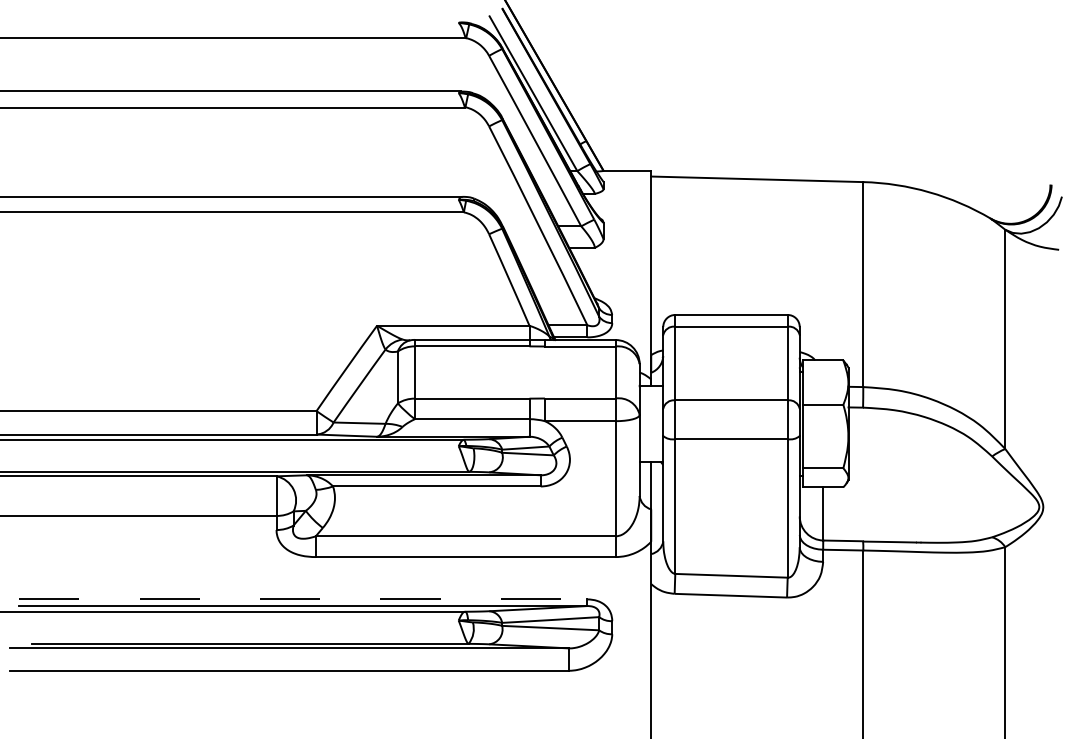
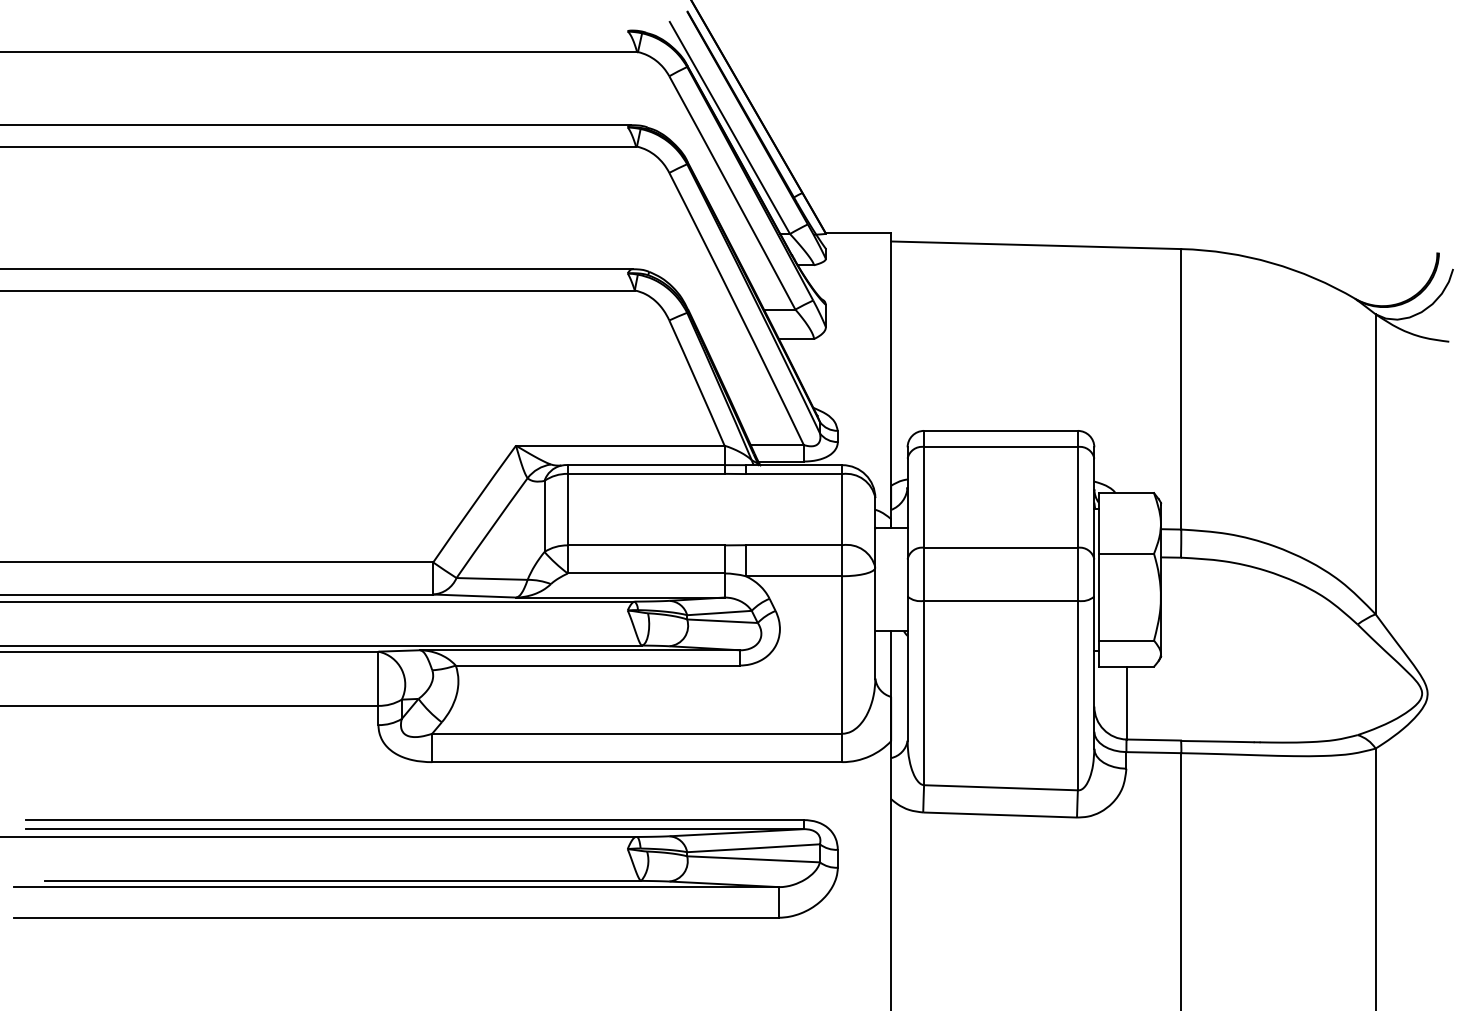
line: (303, 599) -> (415, 820), dashed -> solid

